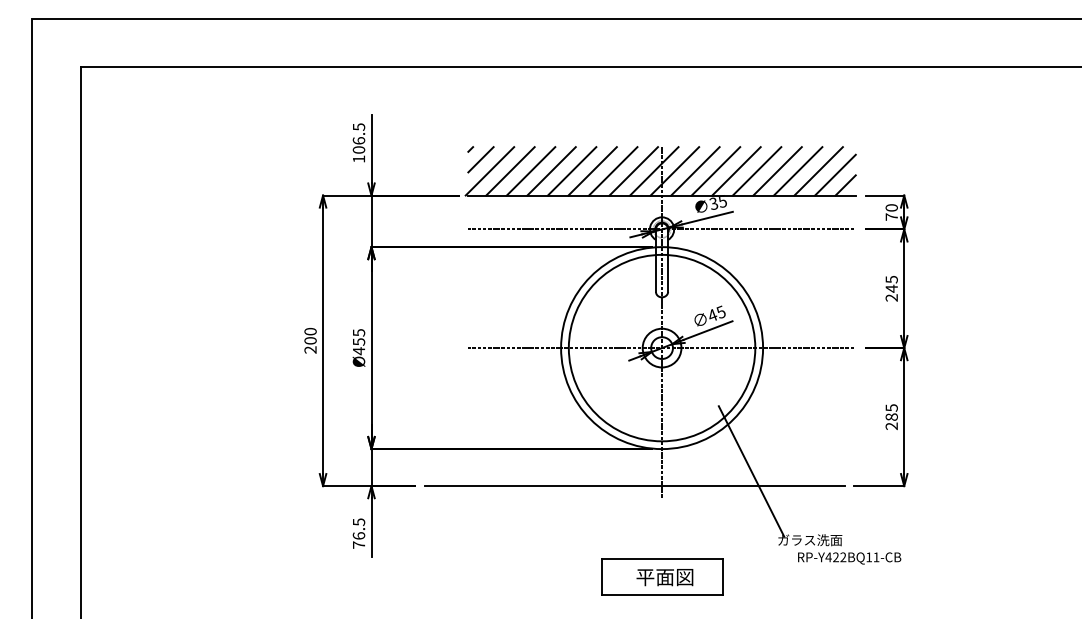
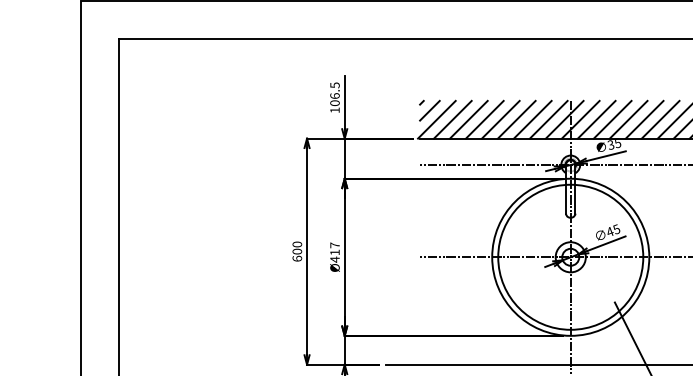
text: (359, 337) -> (335, 249), Ø455 -> Ø417
text: (310, 349) -> (297, 258), 200 -> 600

